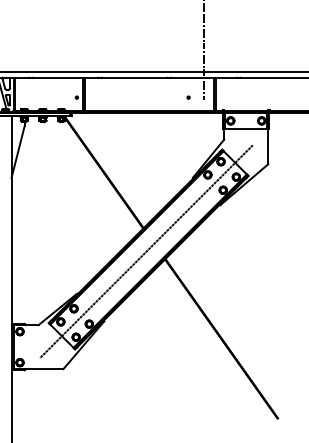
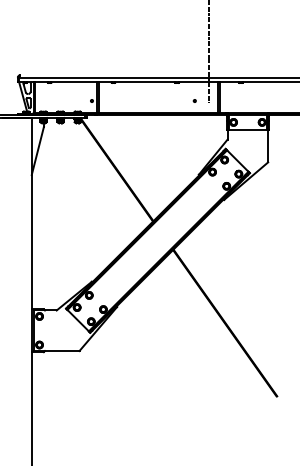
line: (145, 251) -> (155, 242), removed

